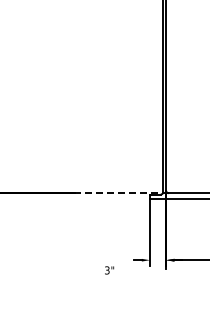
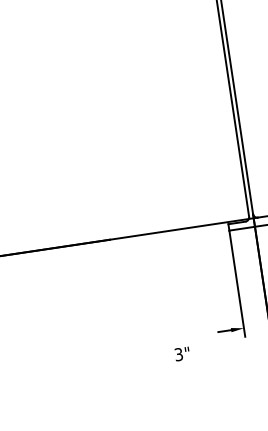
line: (122, 193) -> (184, 229), dashed -> solid

